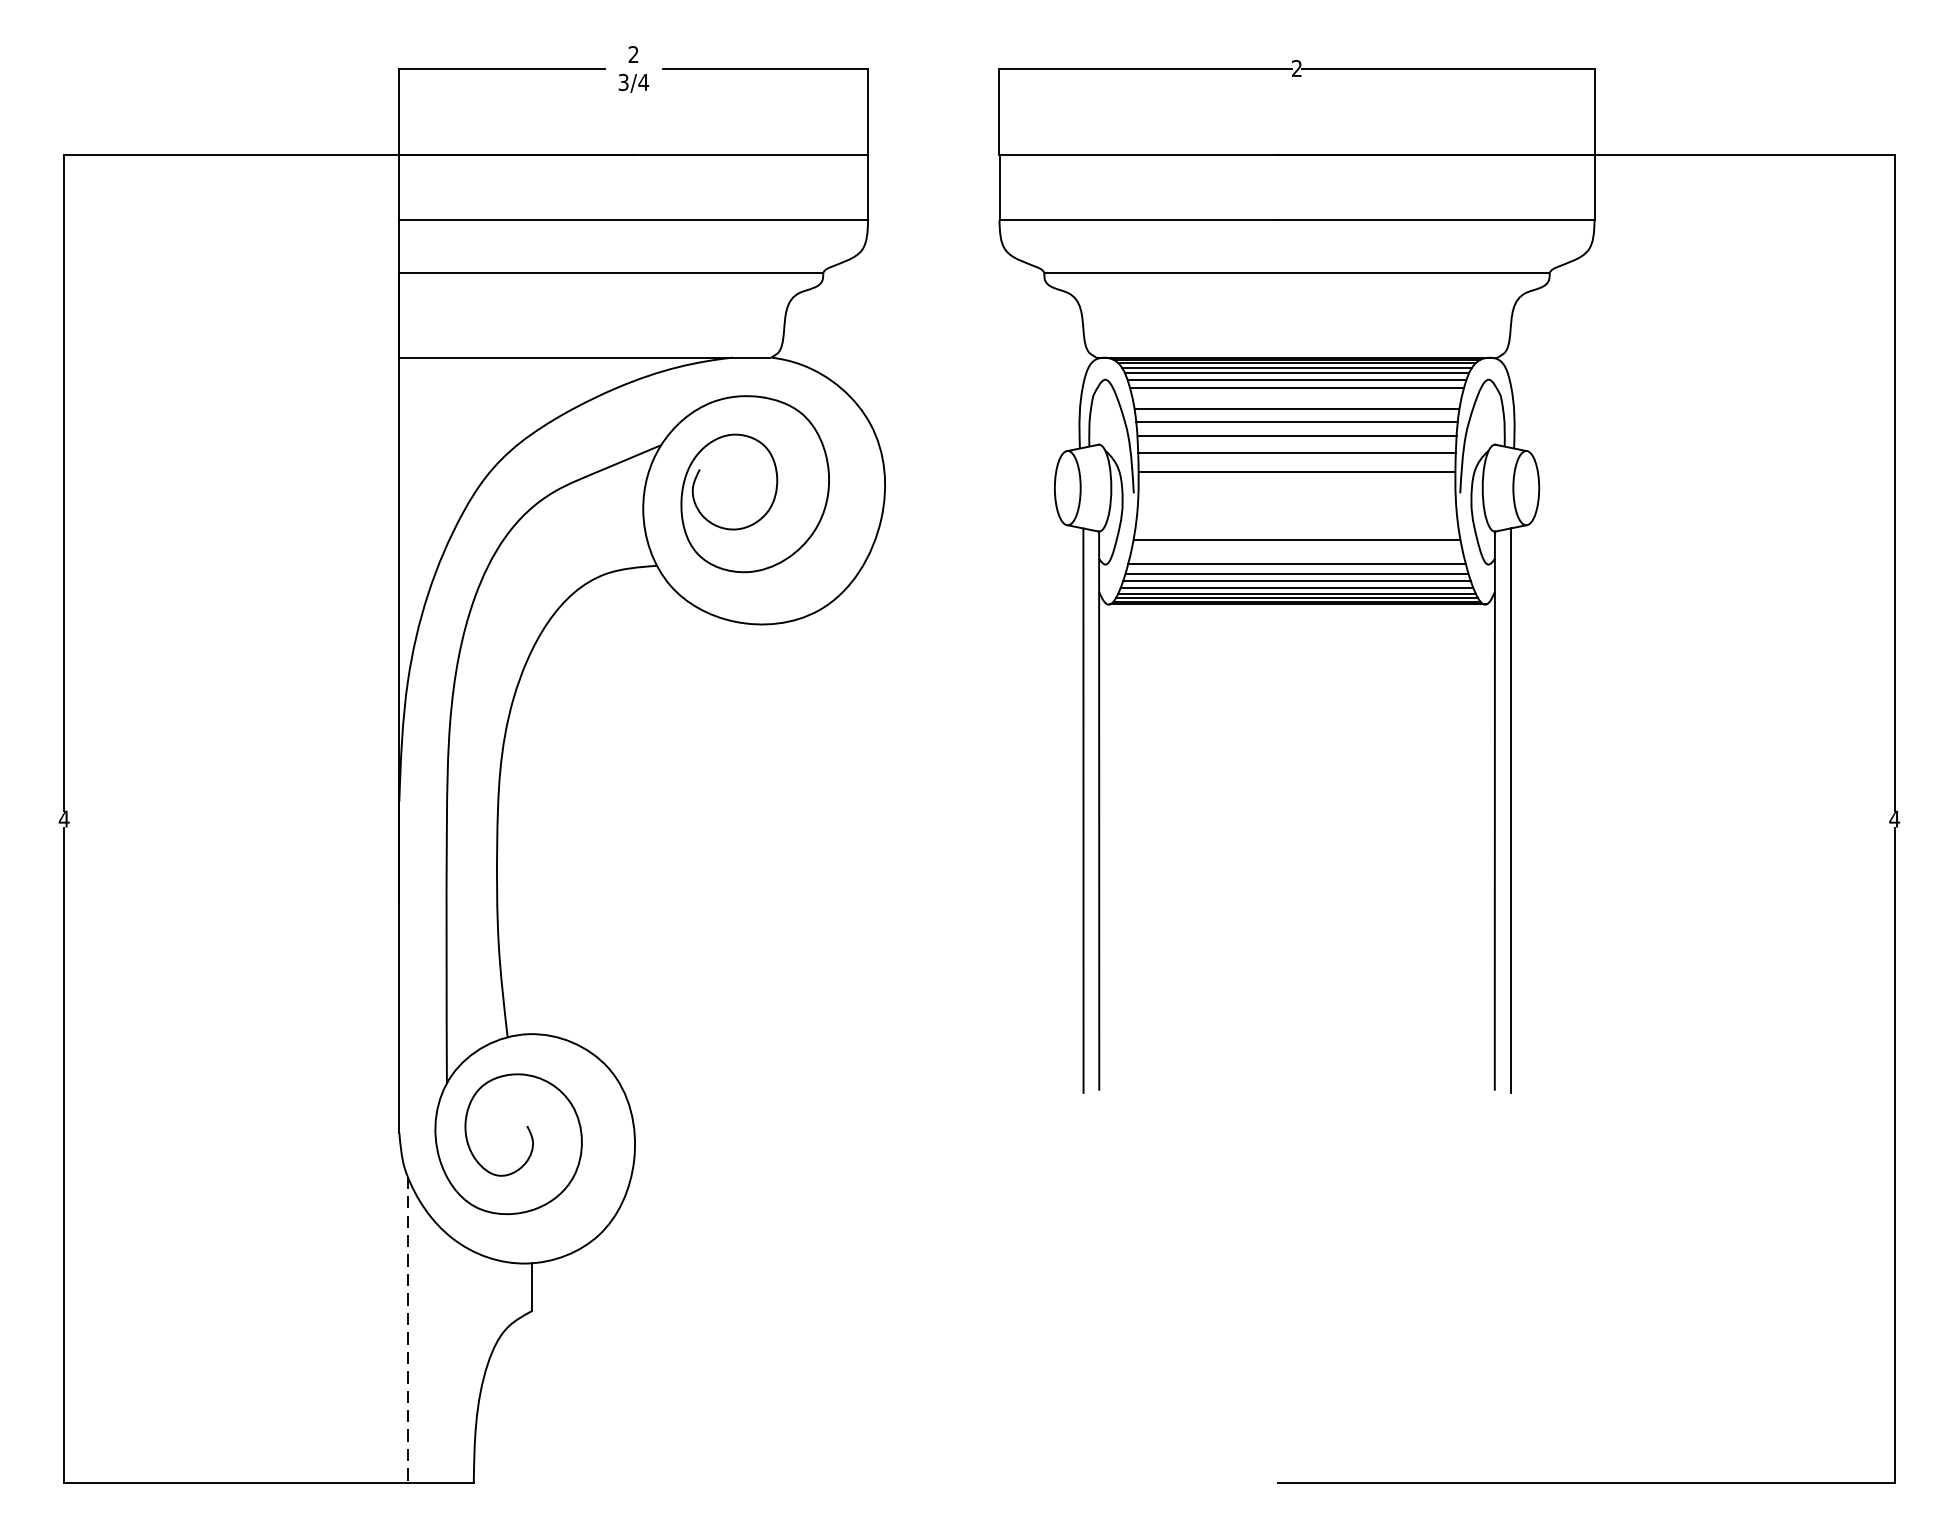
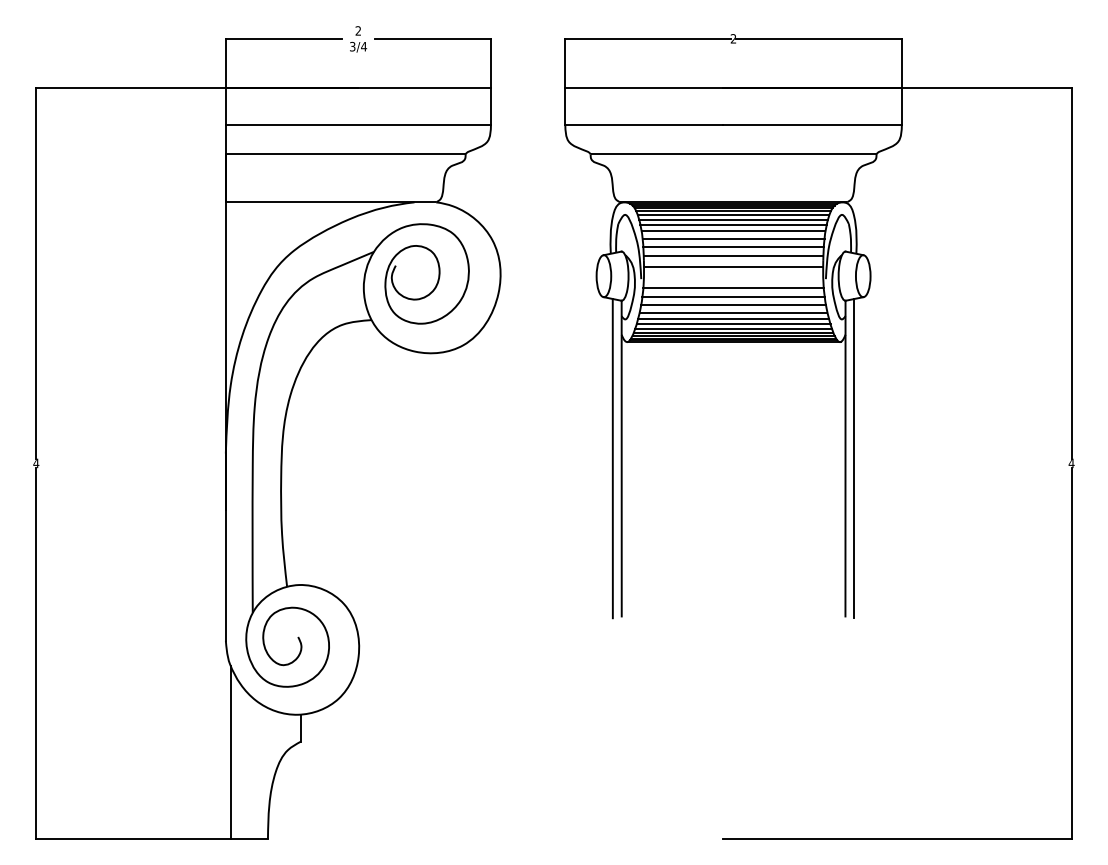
line: (1296, 396) -> (733, 224), added
line: (1296, 508) -> (733, 287), added
line: (1296, 525) -> (733, 297), added
line: (1296, 552) -> (733, 312), added
line: (407, 1330) -> (230, 752), dashed -> solid

